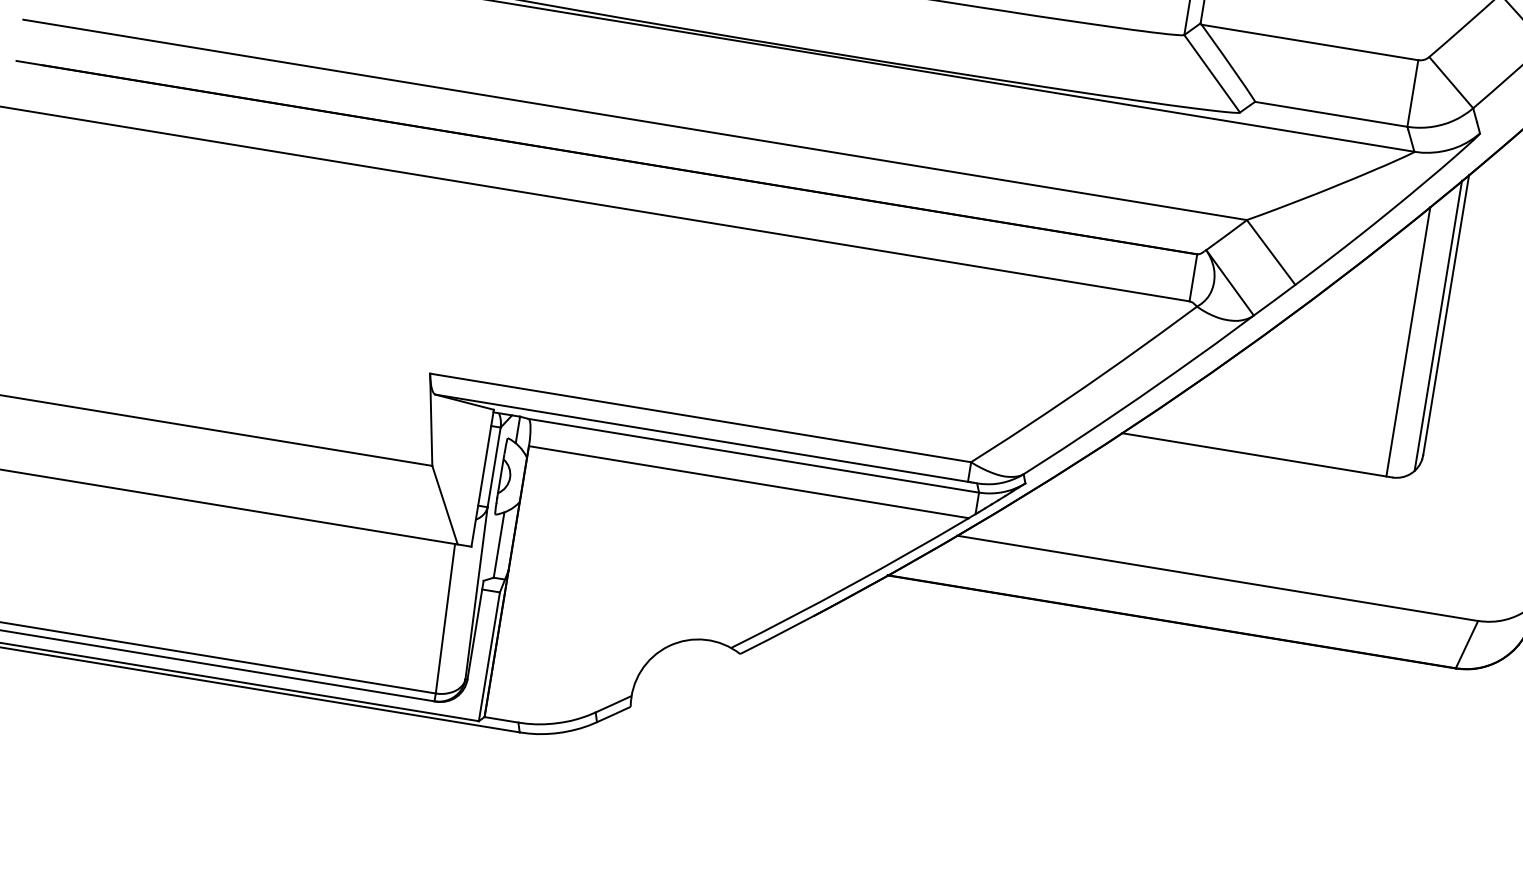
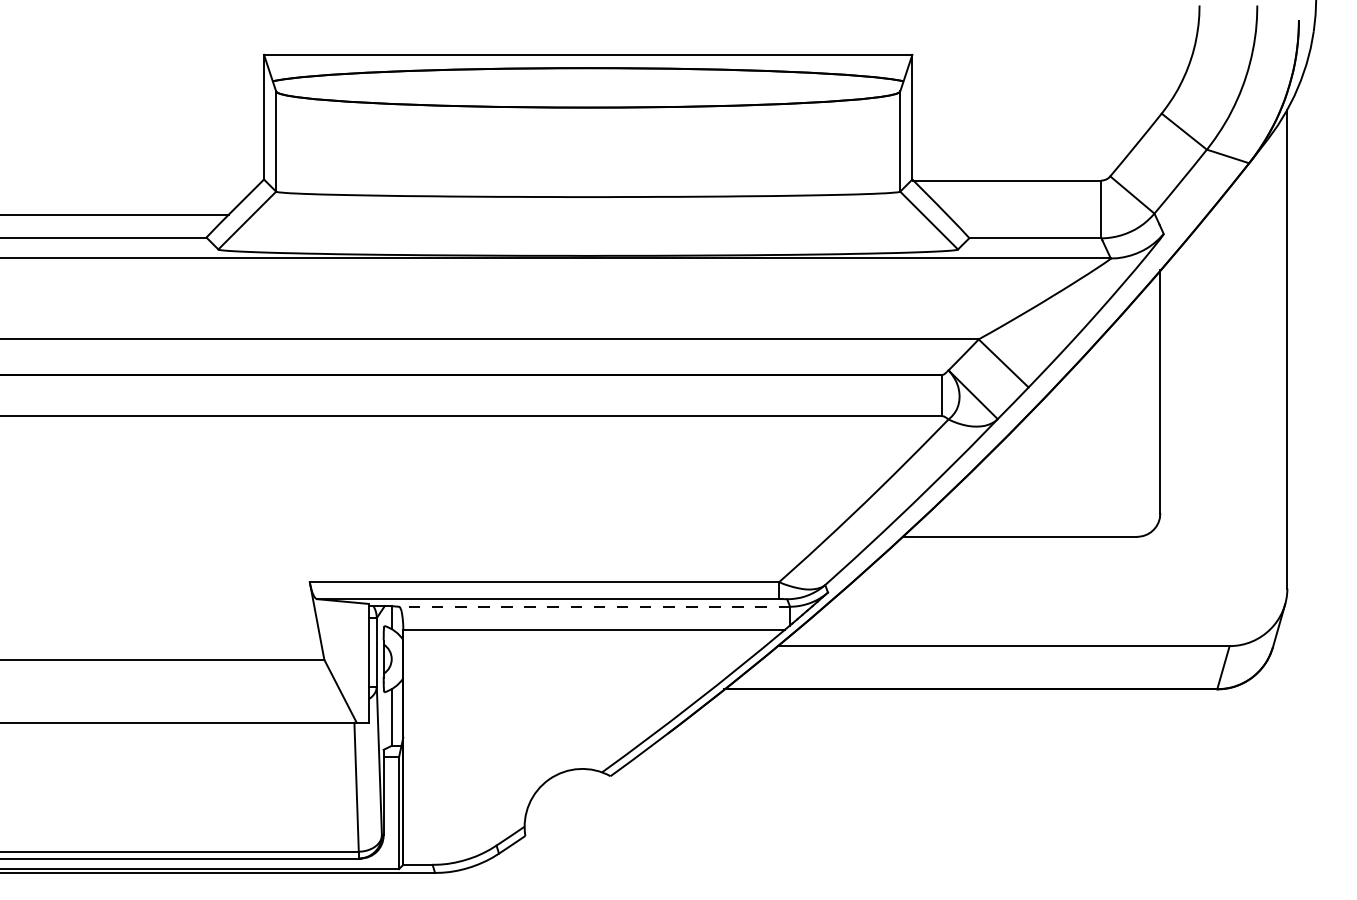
line: (1438, 326) -> (1155, 402), removed
line: (1407, 341) -> (1131, 419), removed
line: (753, 455) -> (594, 606), solid -> dashed

